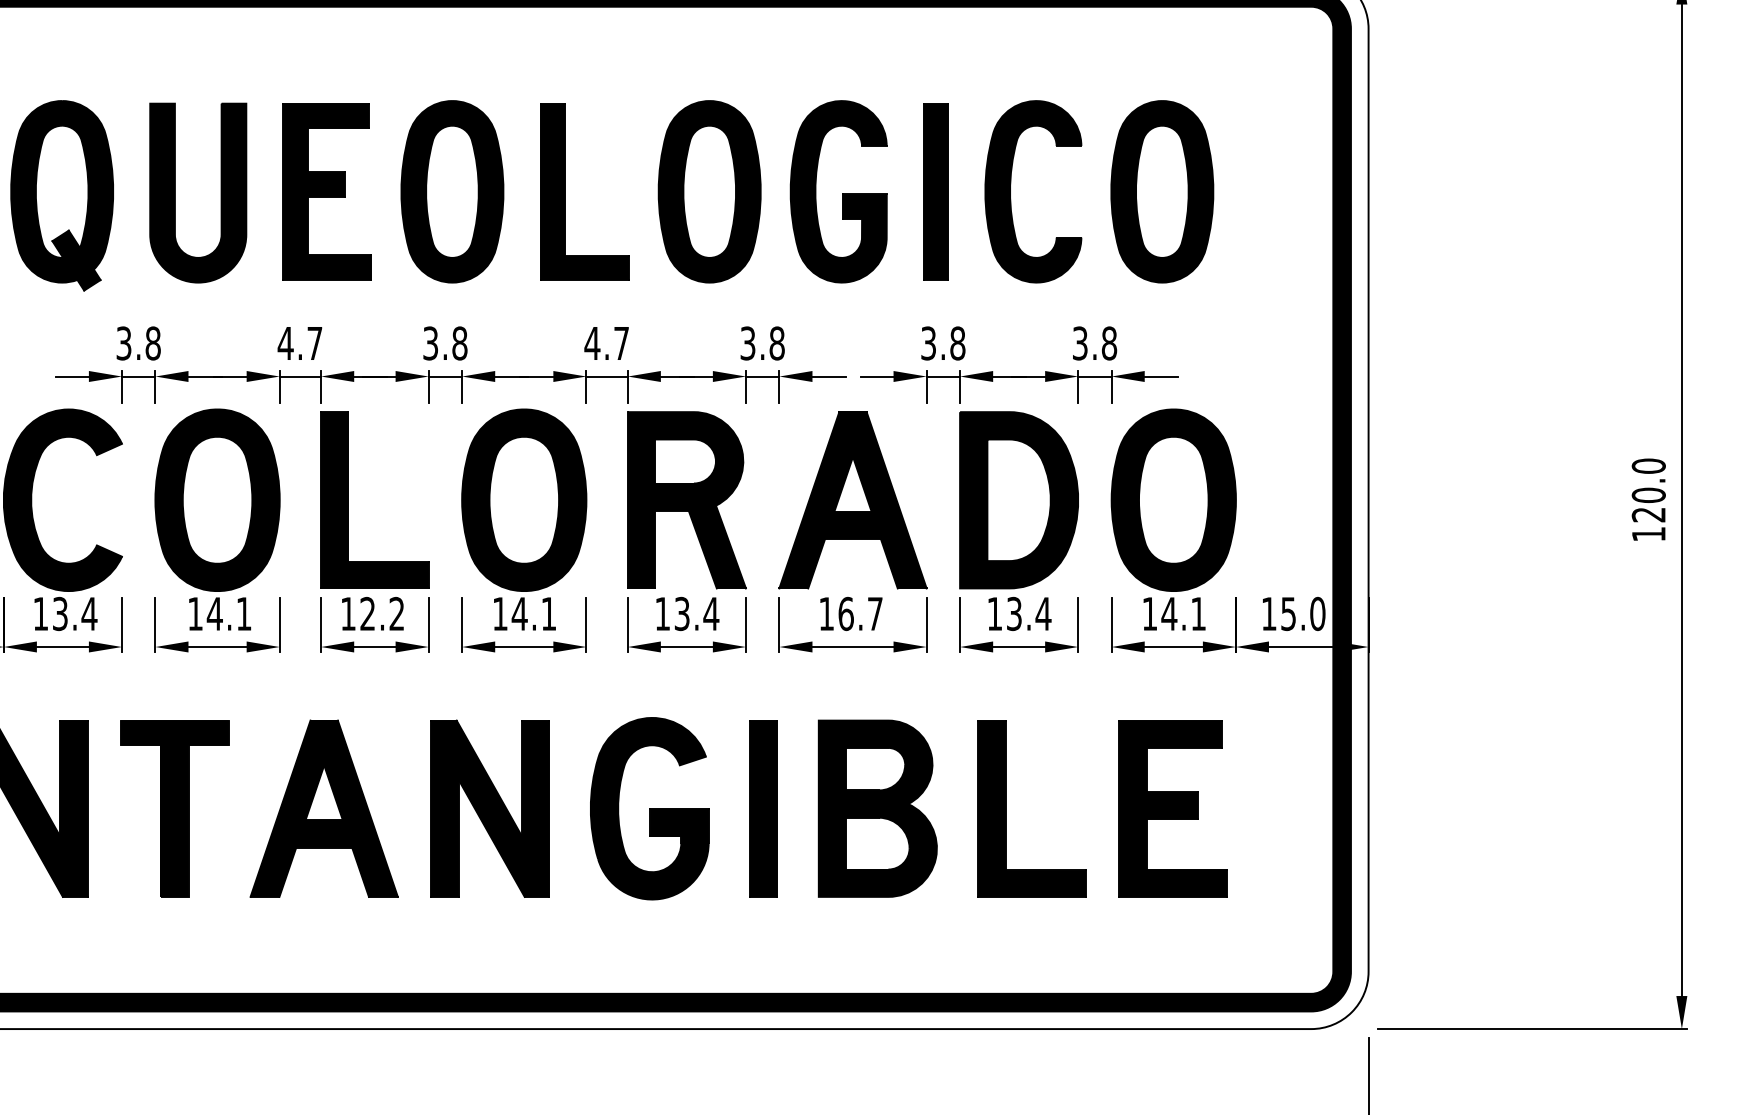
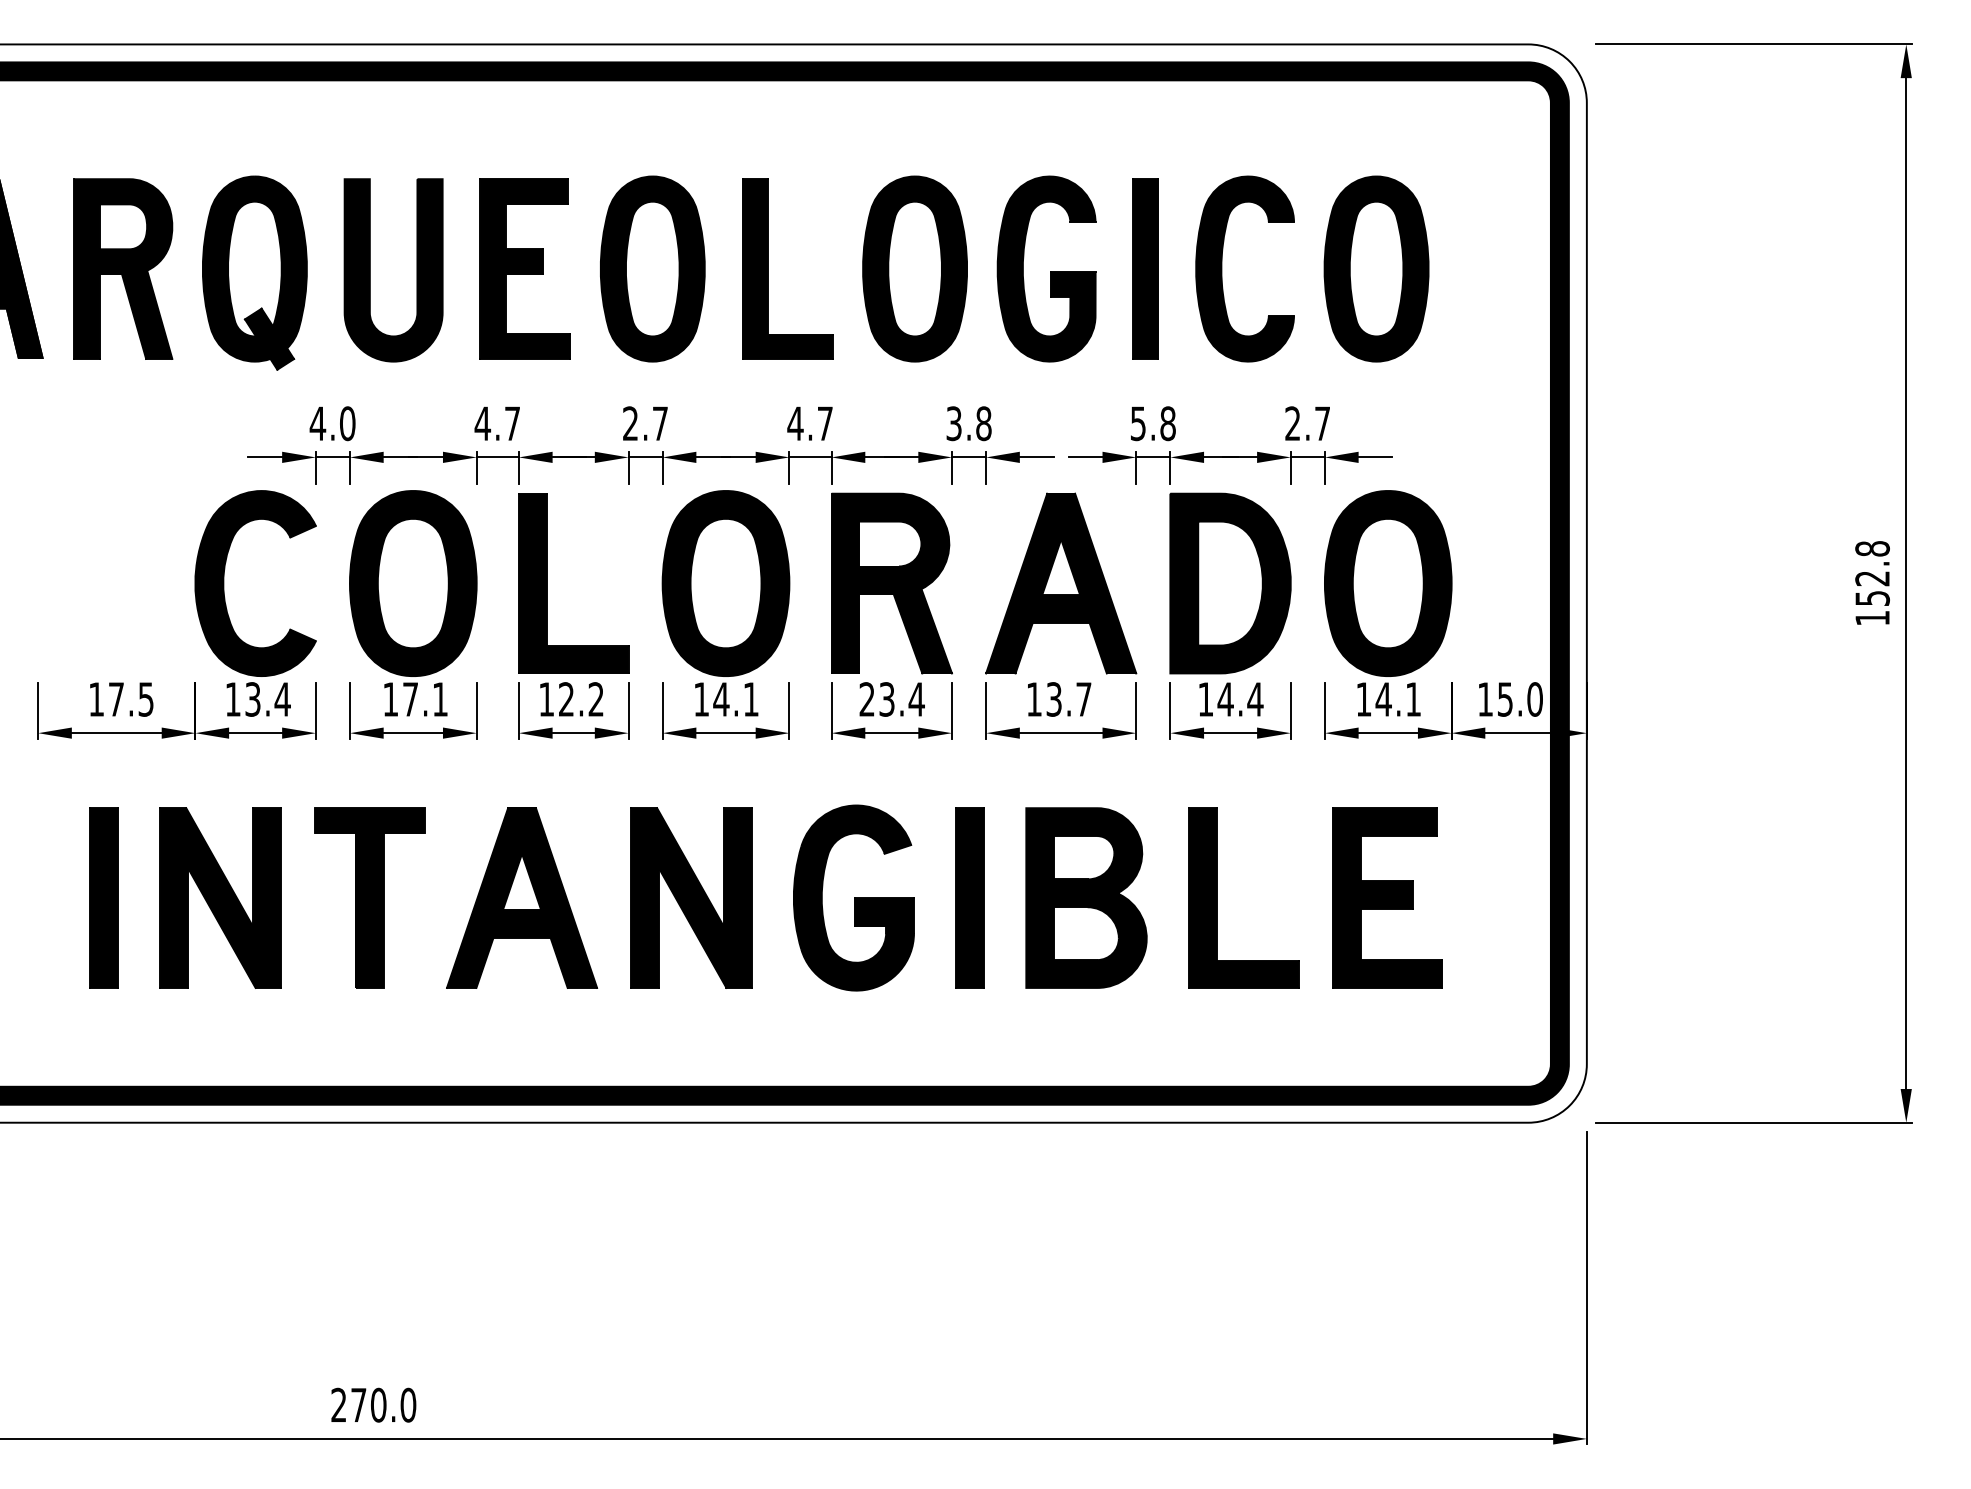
text: (138, 343) -> (332, 423), 3.8 -> 4.0
text: (445, 343) -> (645, 423), 3.8 -> 2.7
text: (928, 343) -> (1138, 423), 3.8 -> 5.8
text: (1094, 343) -> (1307, 423), 3.8 -> 2.7
text: (1648, 490) -> (1872, 573), 120.0 -> 152.8
text: (214, 613) -> (410, 699), 14.1 -> 17.1
text: (662, 613) -> (866, 699), 13.4 -> 23.4
text: (846, 613) -> (1054, 699), 16.7 -> 13.7
text: (1014, 613) -> (1225, 699), 13.4 -> 14.4

